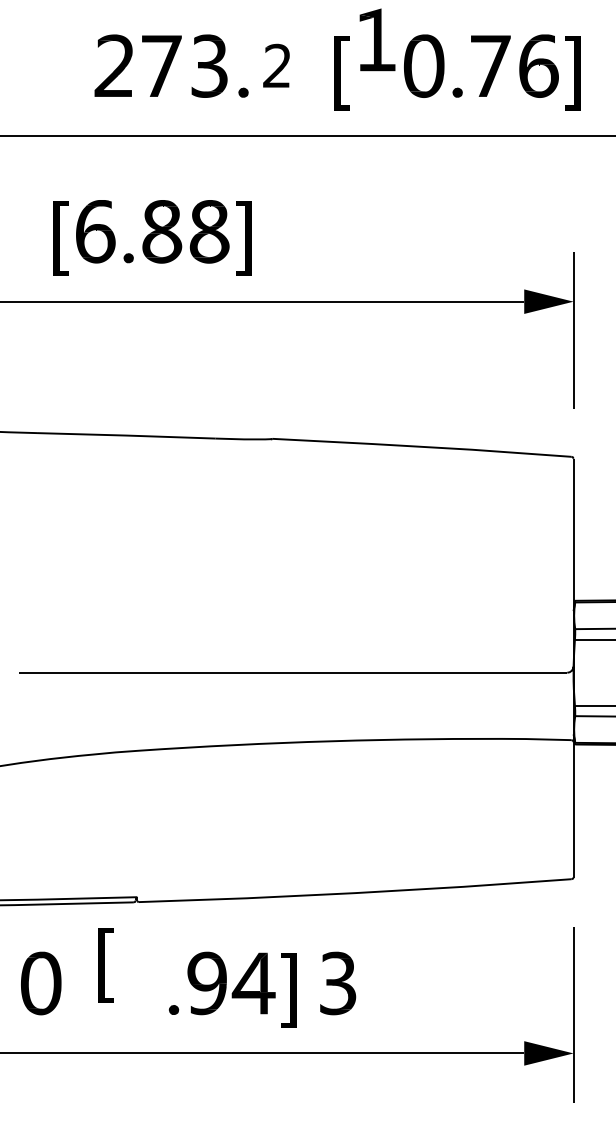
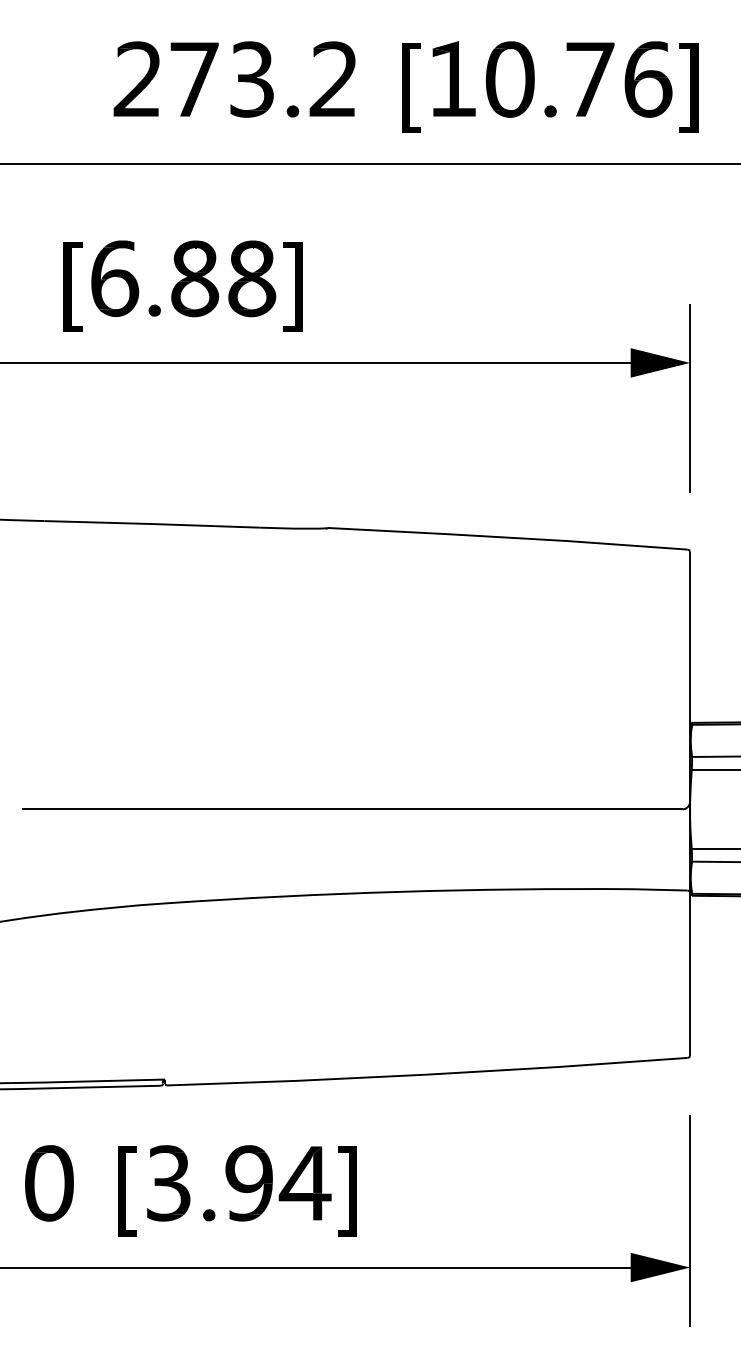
part: (376, 39) -> (453, 78), moved
part: (276, 65) -> (332, 78), size x1.43
part: (106, 965) -> (127, 1191), moved
part: (337, 983) -> (168, 1183), moved

